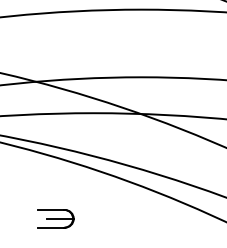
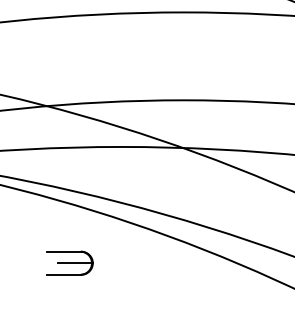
part: (55, 218) -> (69, 262), moved

